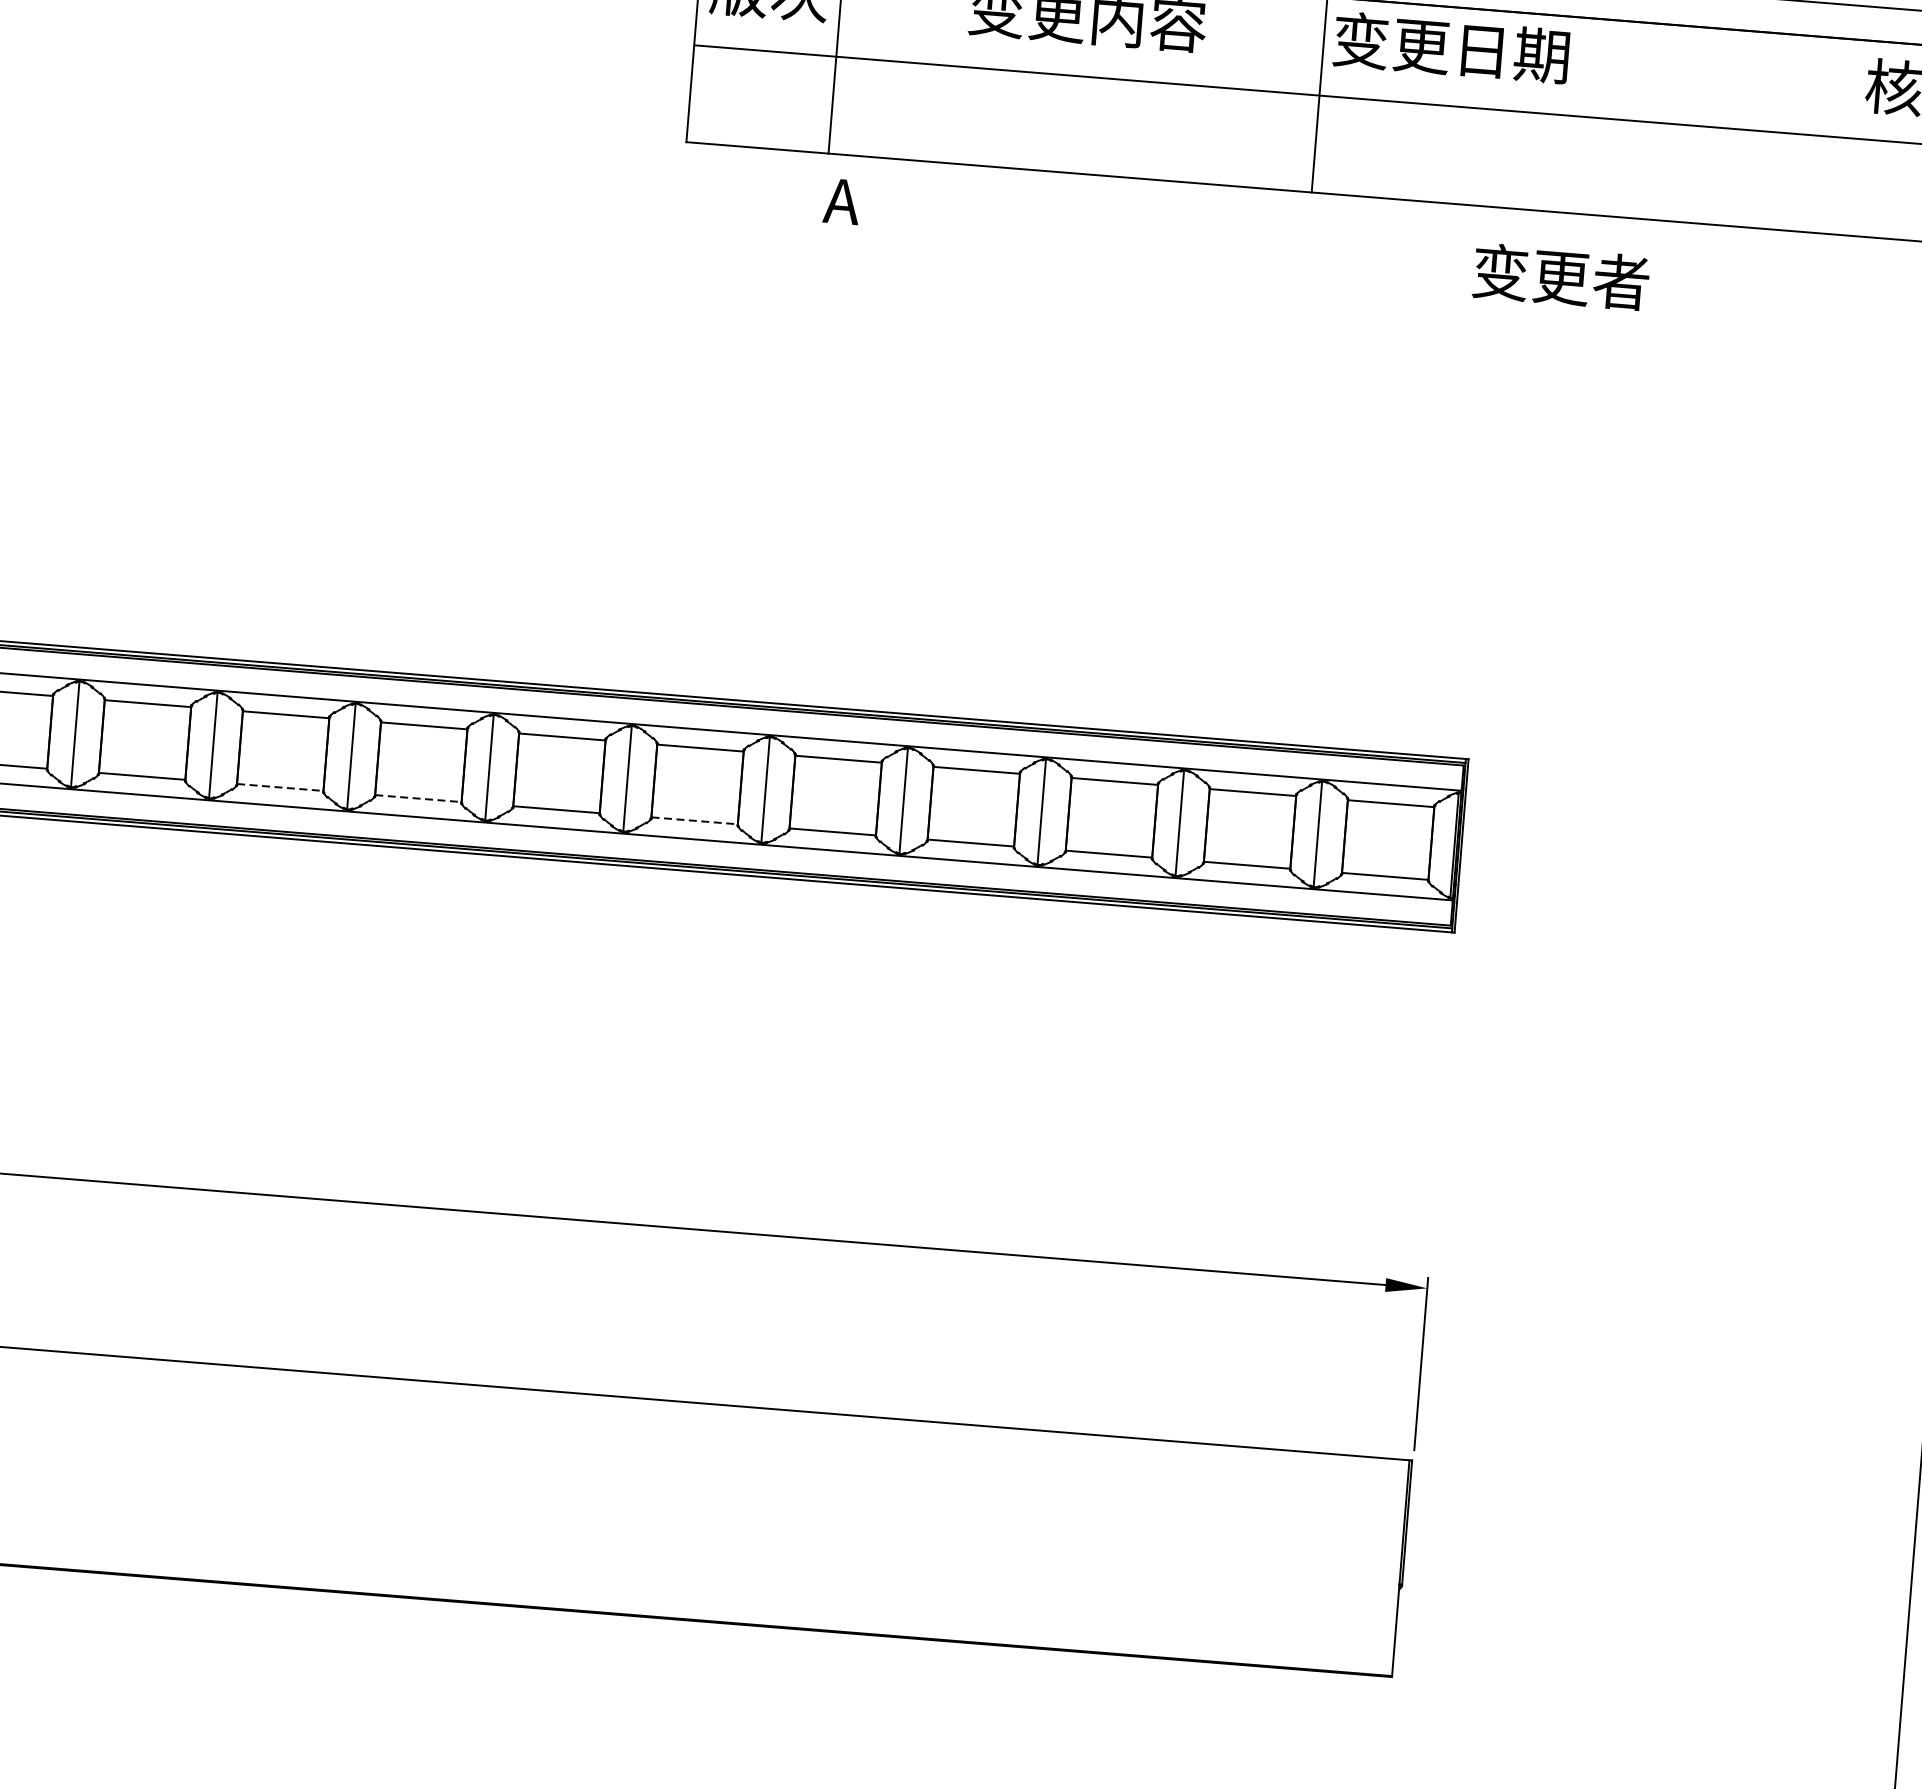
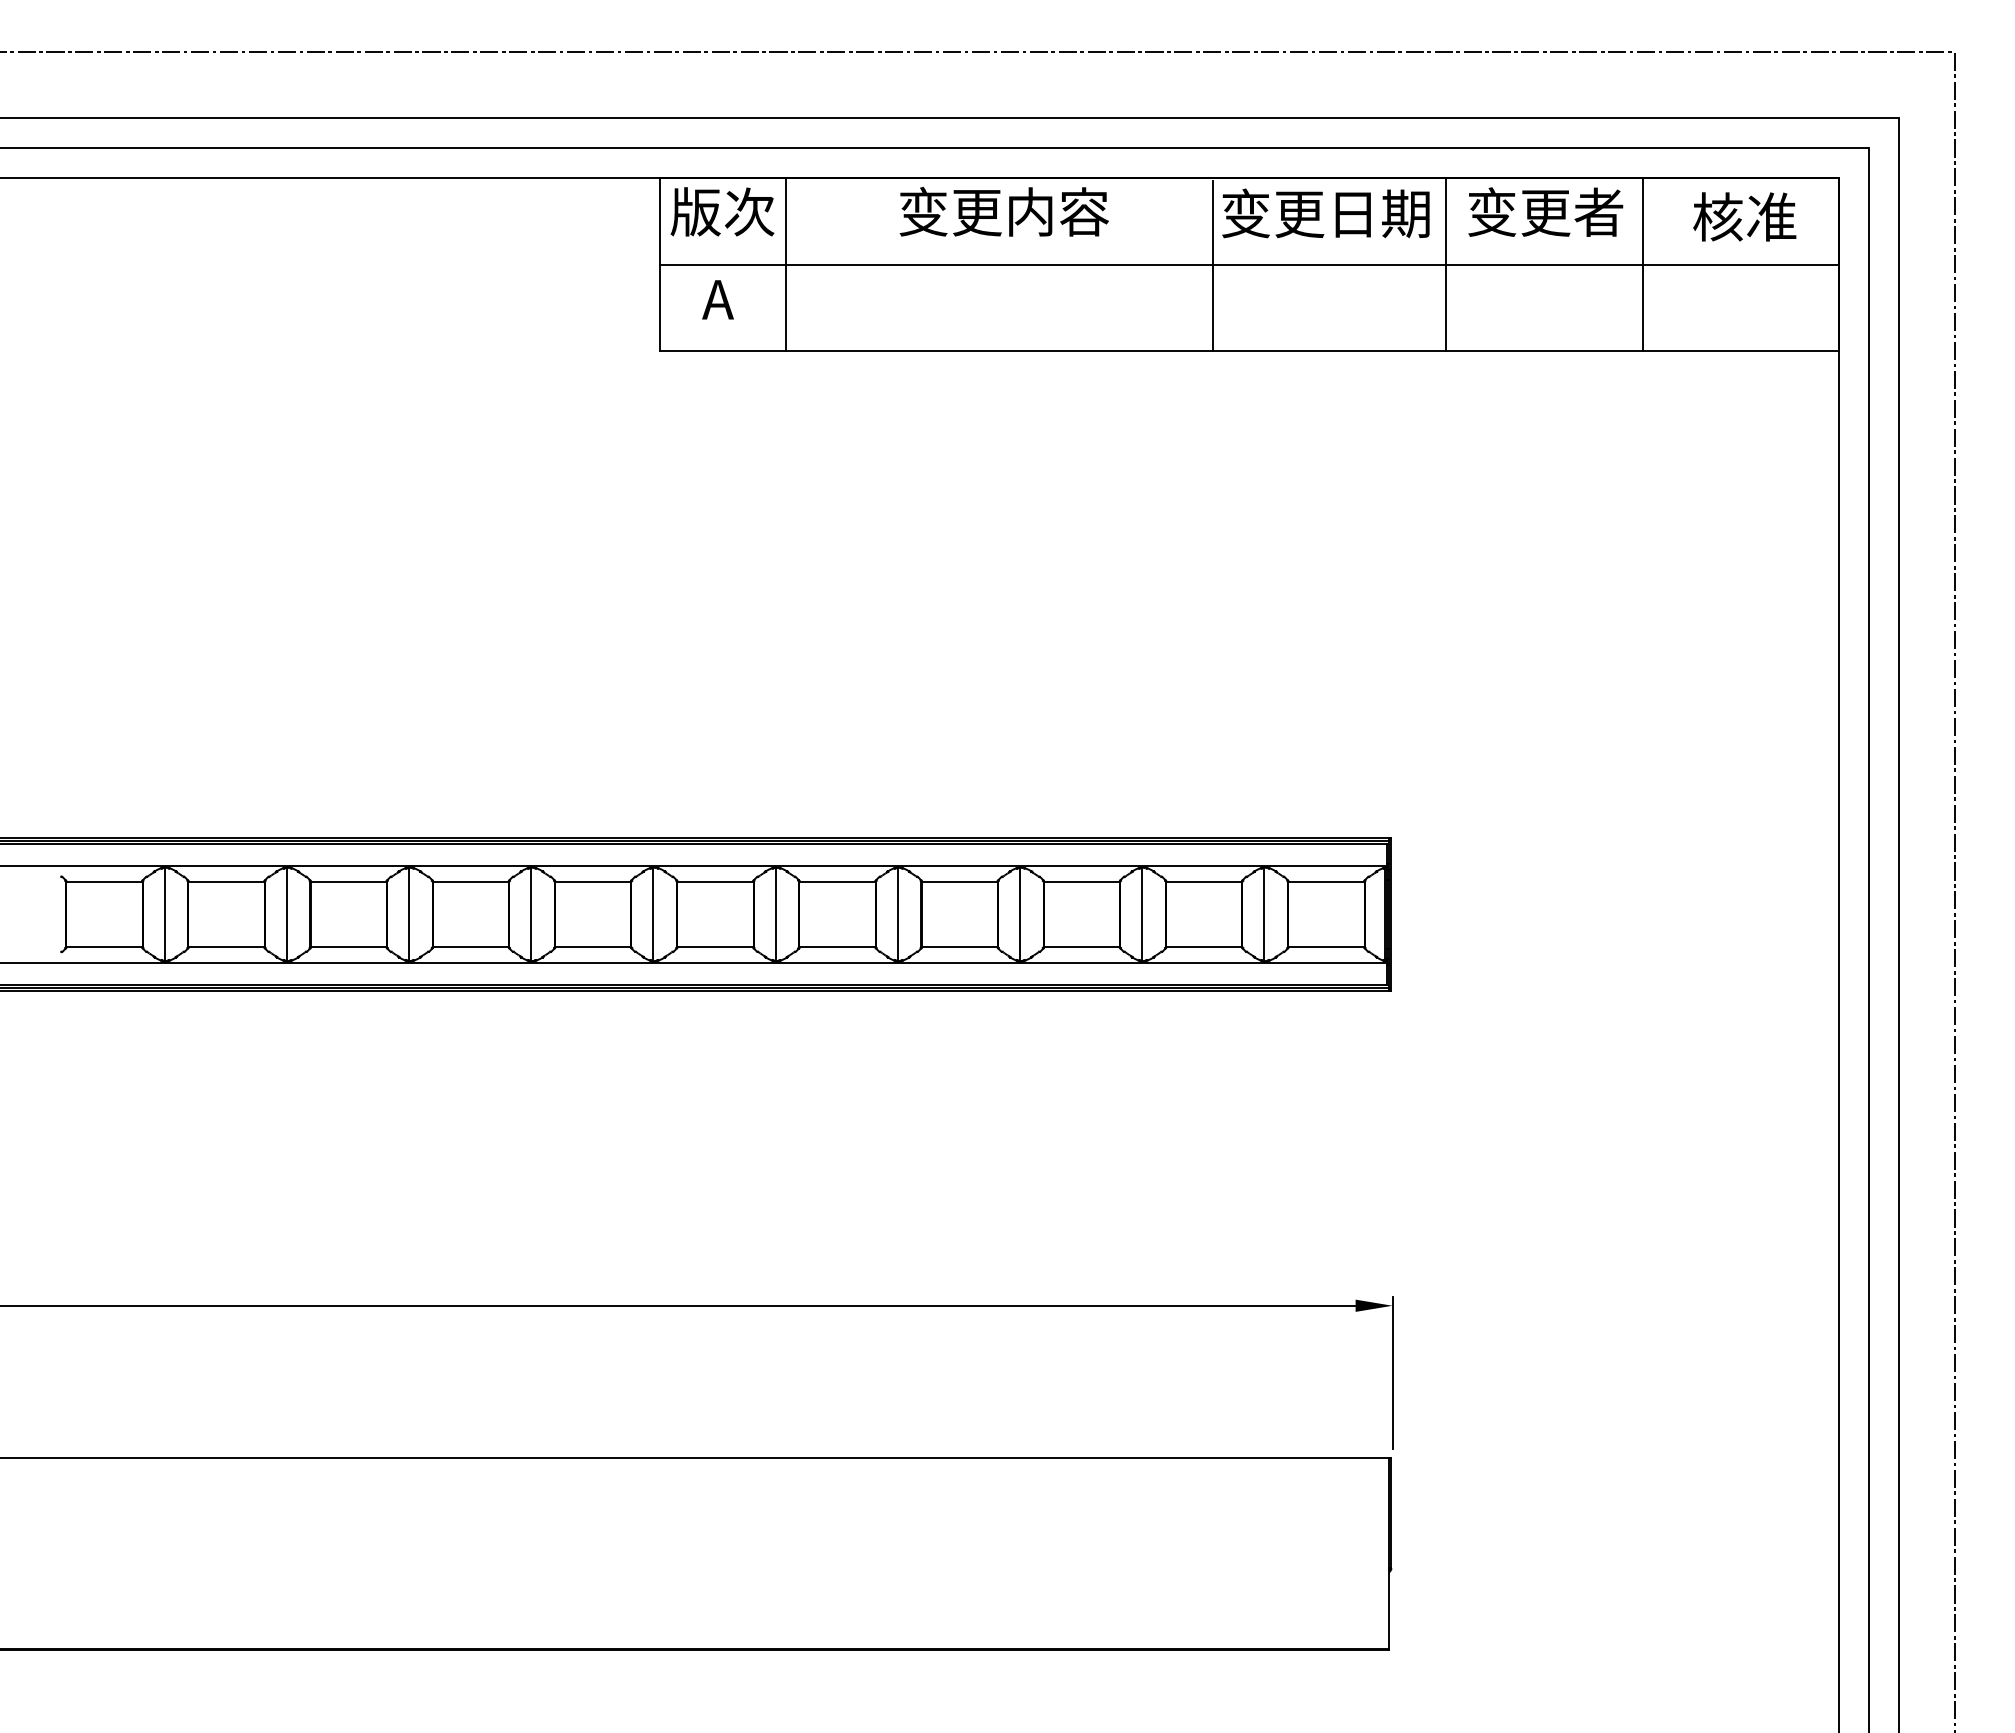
line: (1583, 115) -> (1446, 263), added
line: (1804, 133) -> (1642, 263), added
text: (841, 201) -> (717, 299), moved
text: (1561, 276) -> (1545, 211), moved
line: (281, 787) -> (349, 946), dashed -> solid
line: (419, 798) -> (471, 946), dashed -> solid
line: (694, 820) -> (715, 946), dashed -> solid

